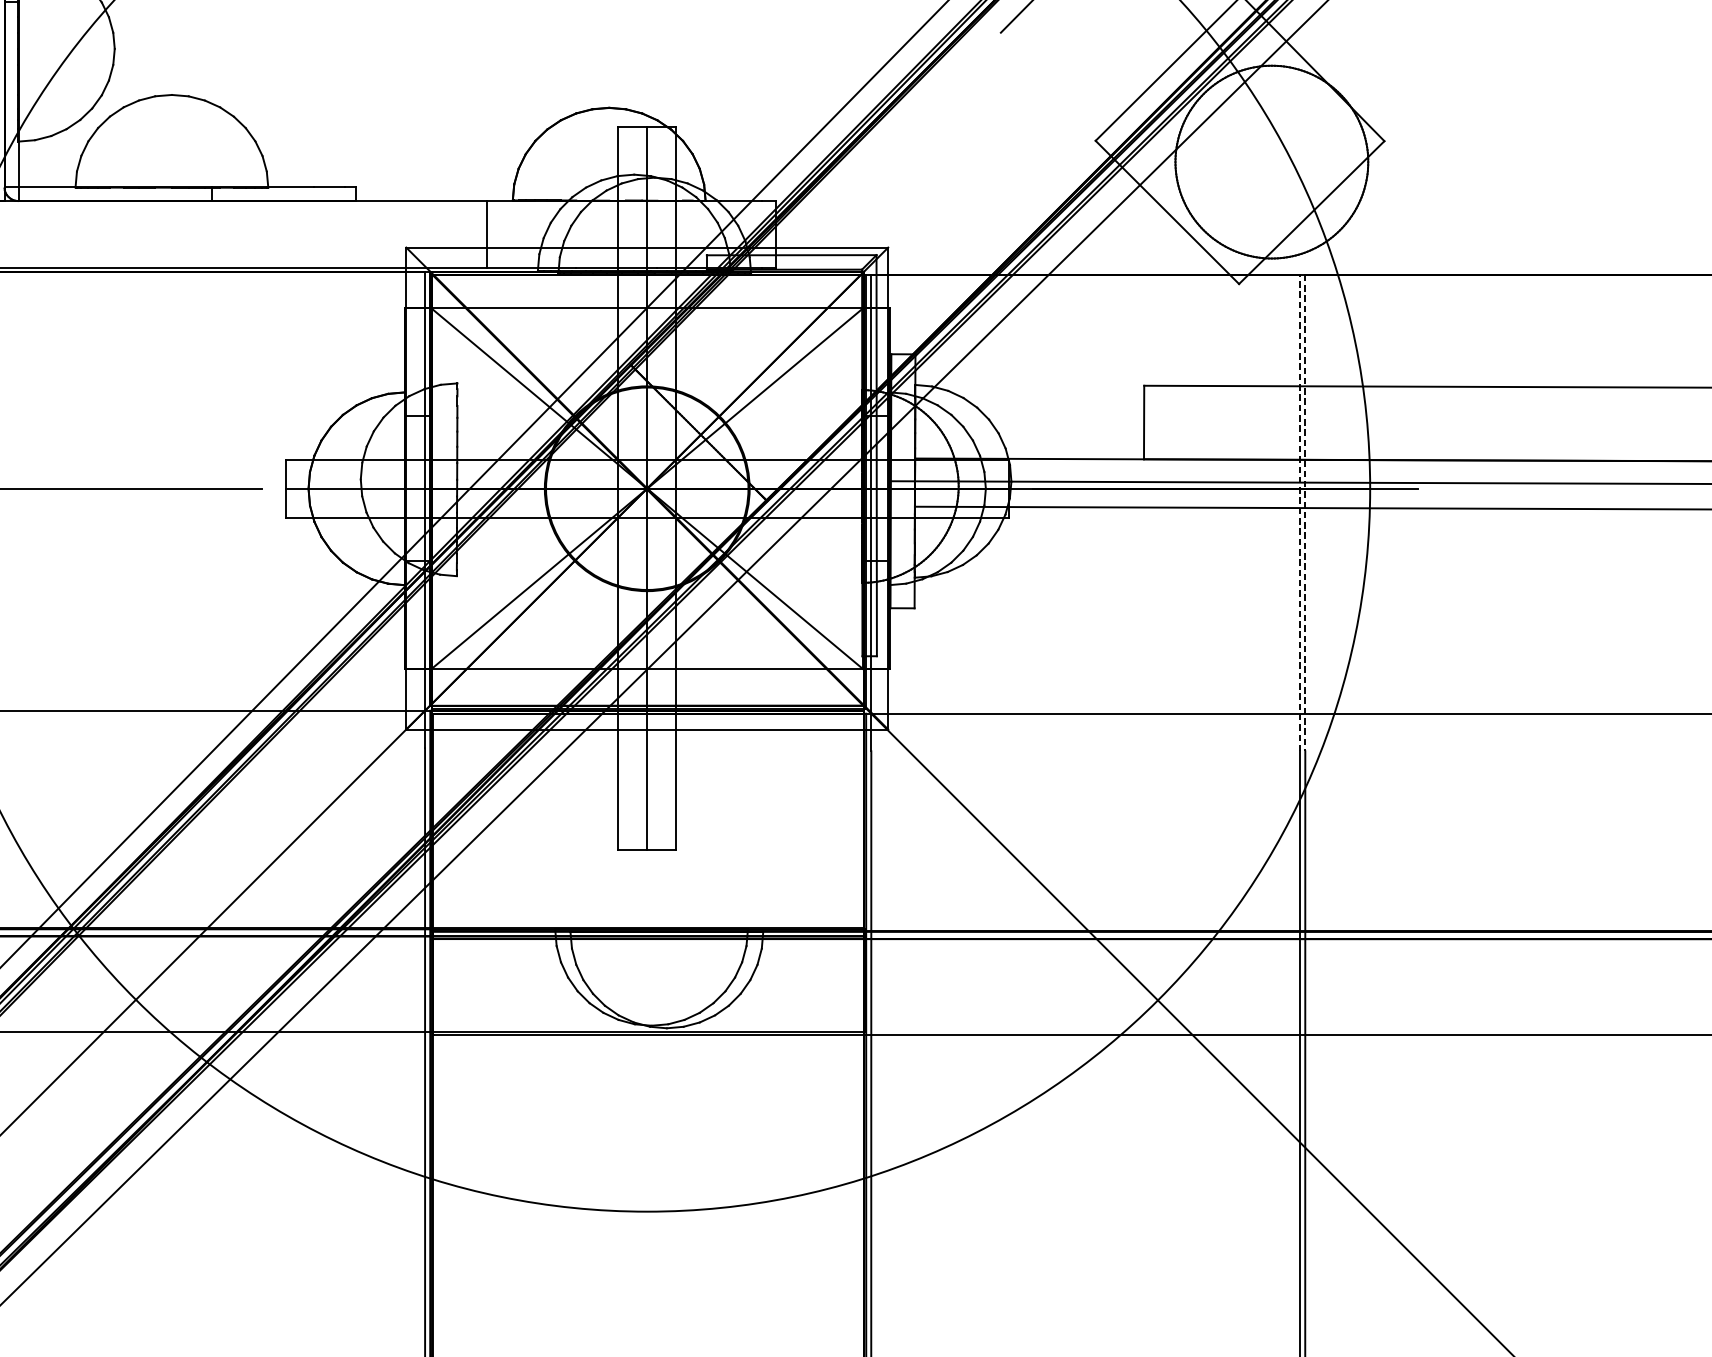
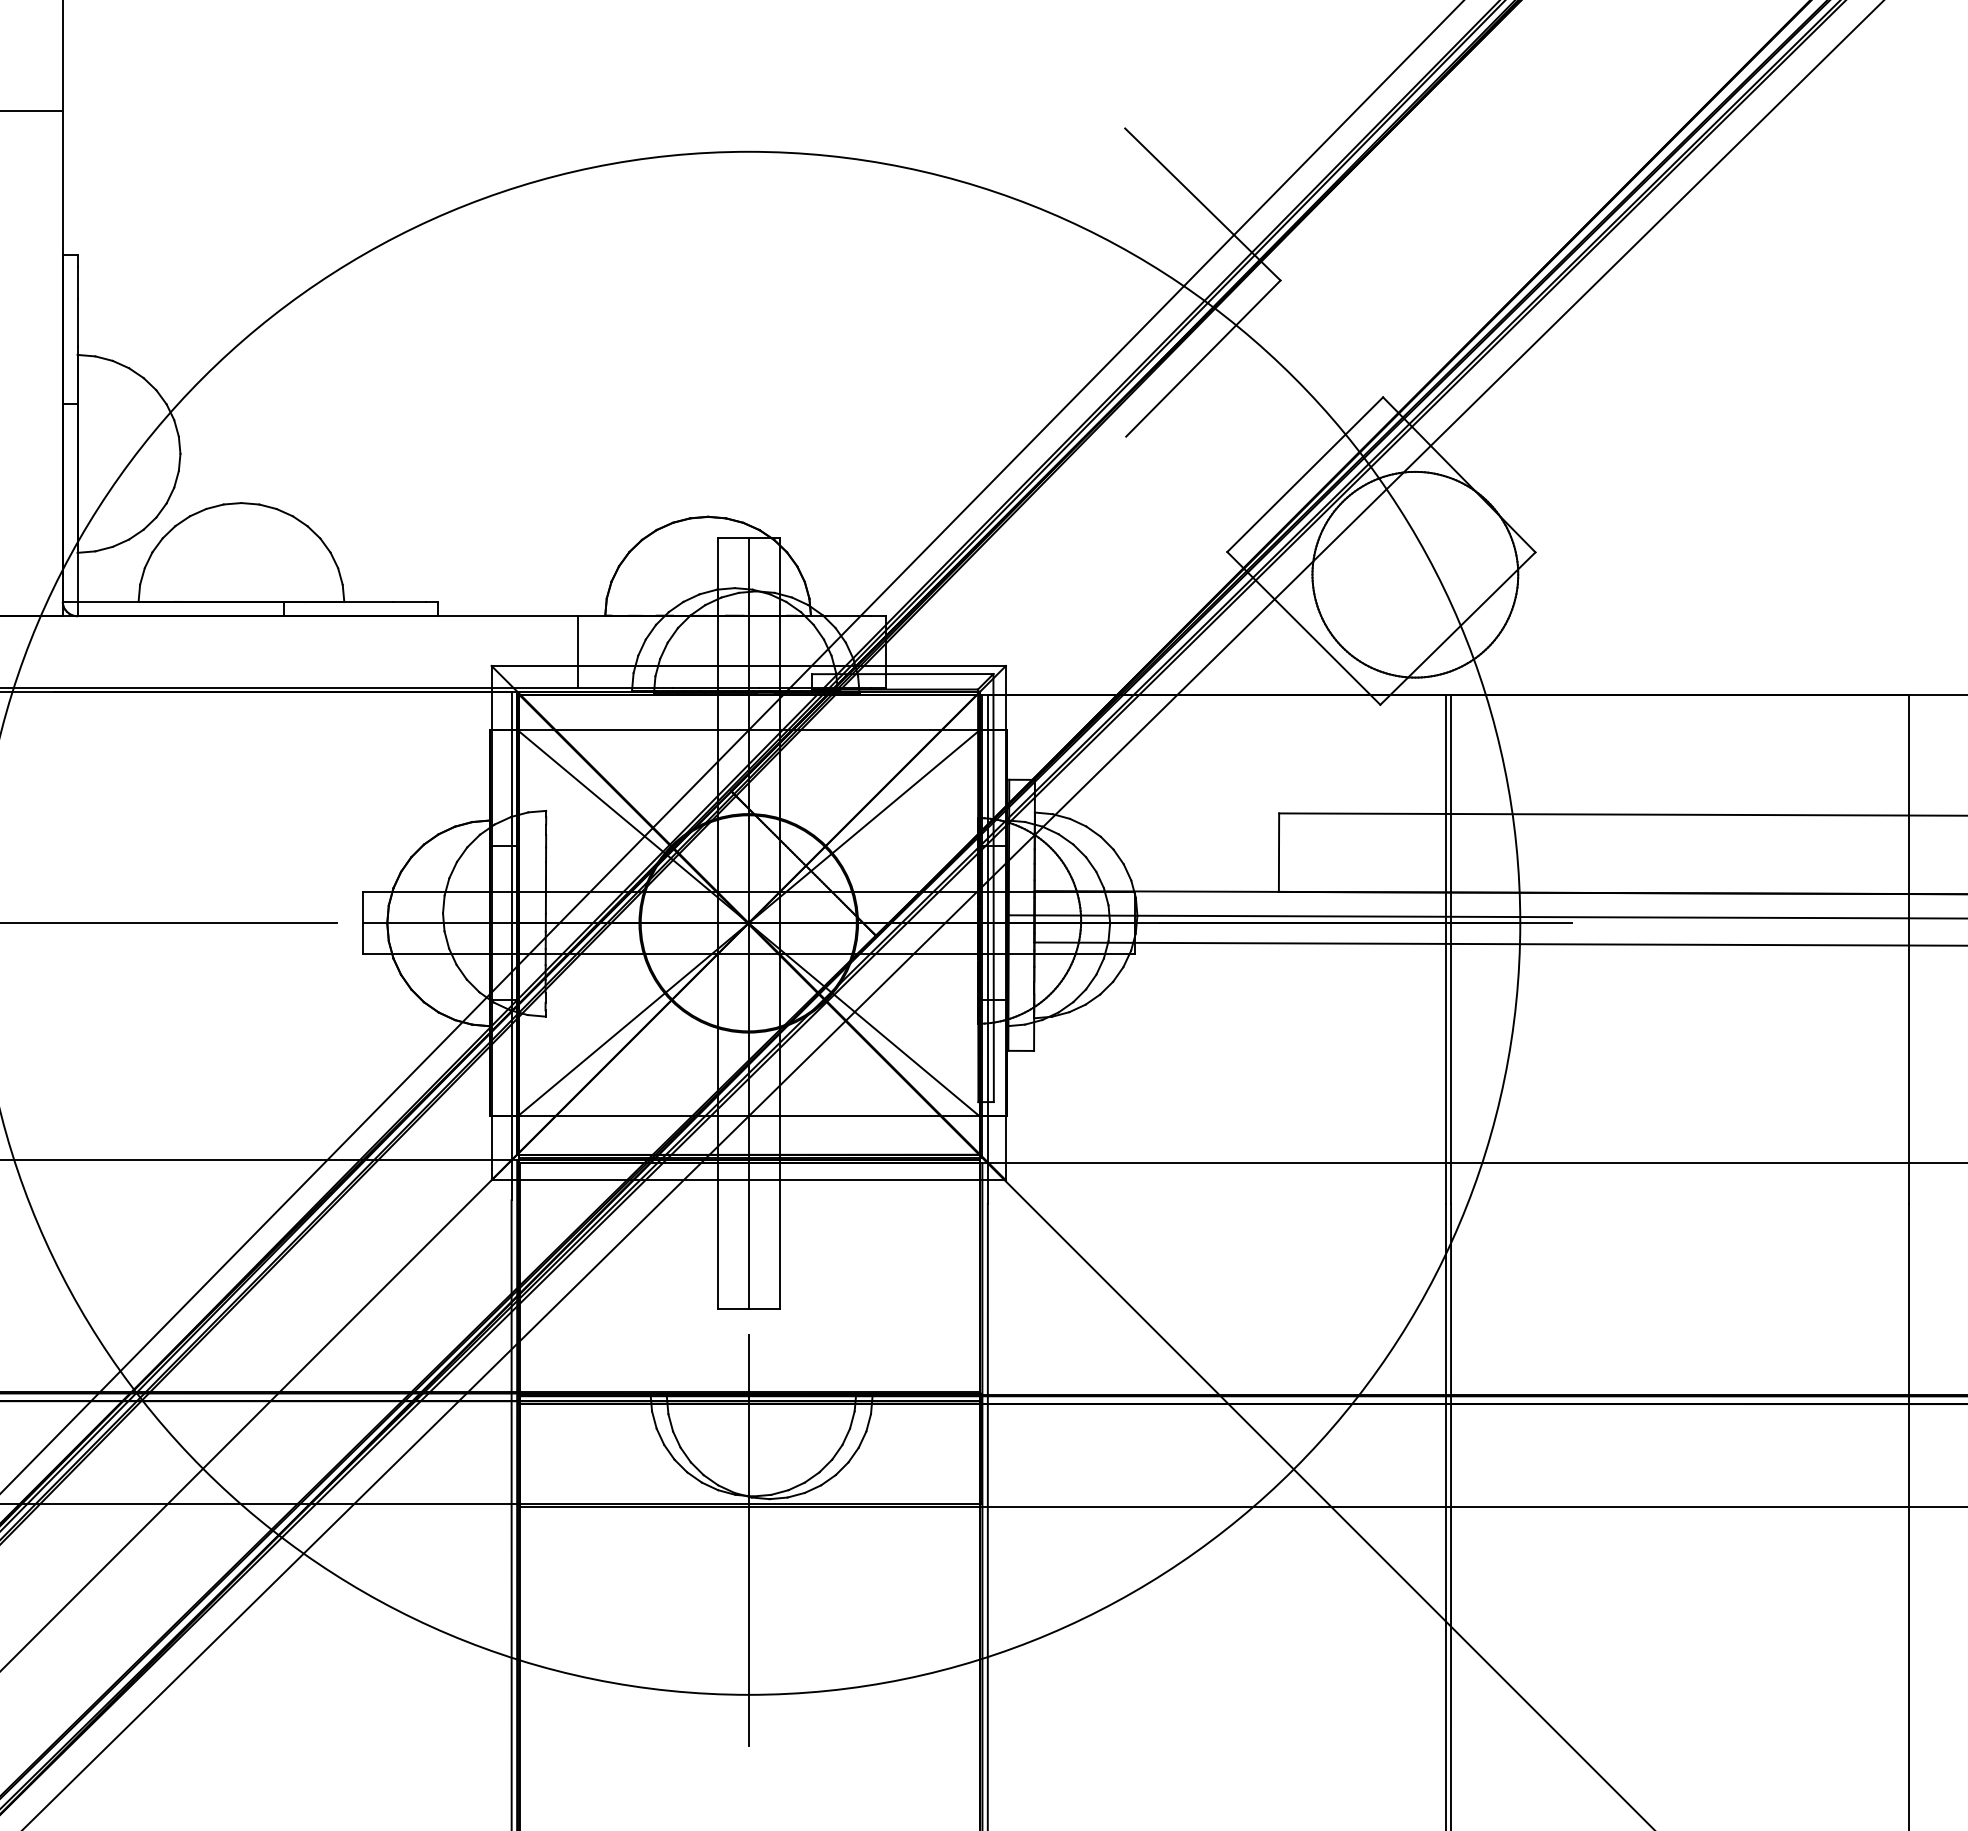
line: (1300, 512) -> (1445, 948), dashed -> solid
line: (1305, 513) -> (1451, 949), dashed -> solid
line: (647, 1067) -> (748, 1540), added

